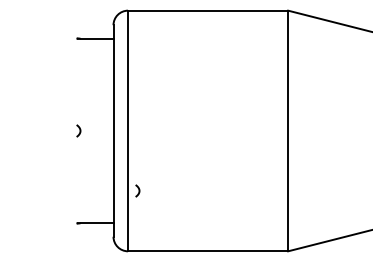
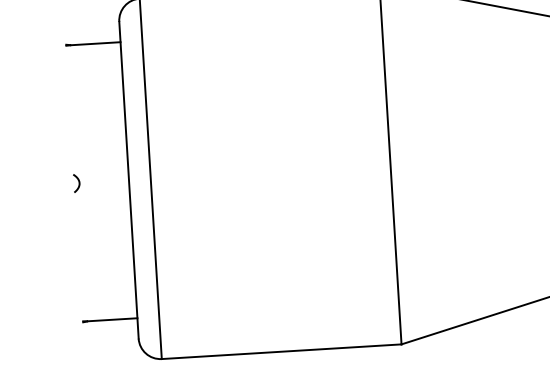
curve: (138, 190) -> (171, 267), removed

